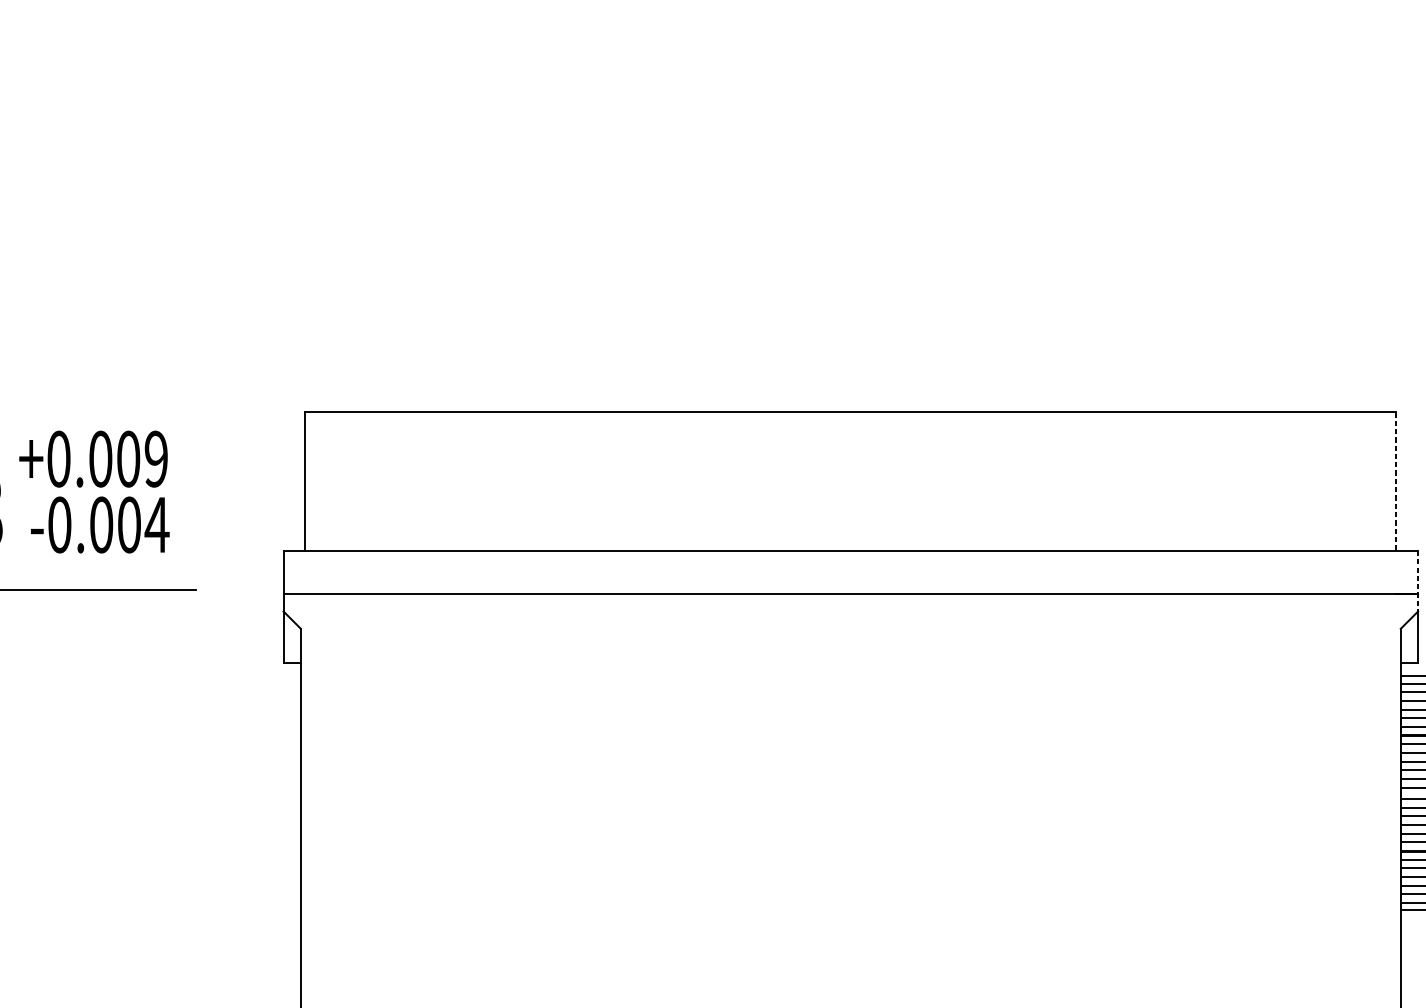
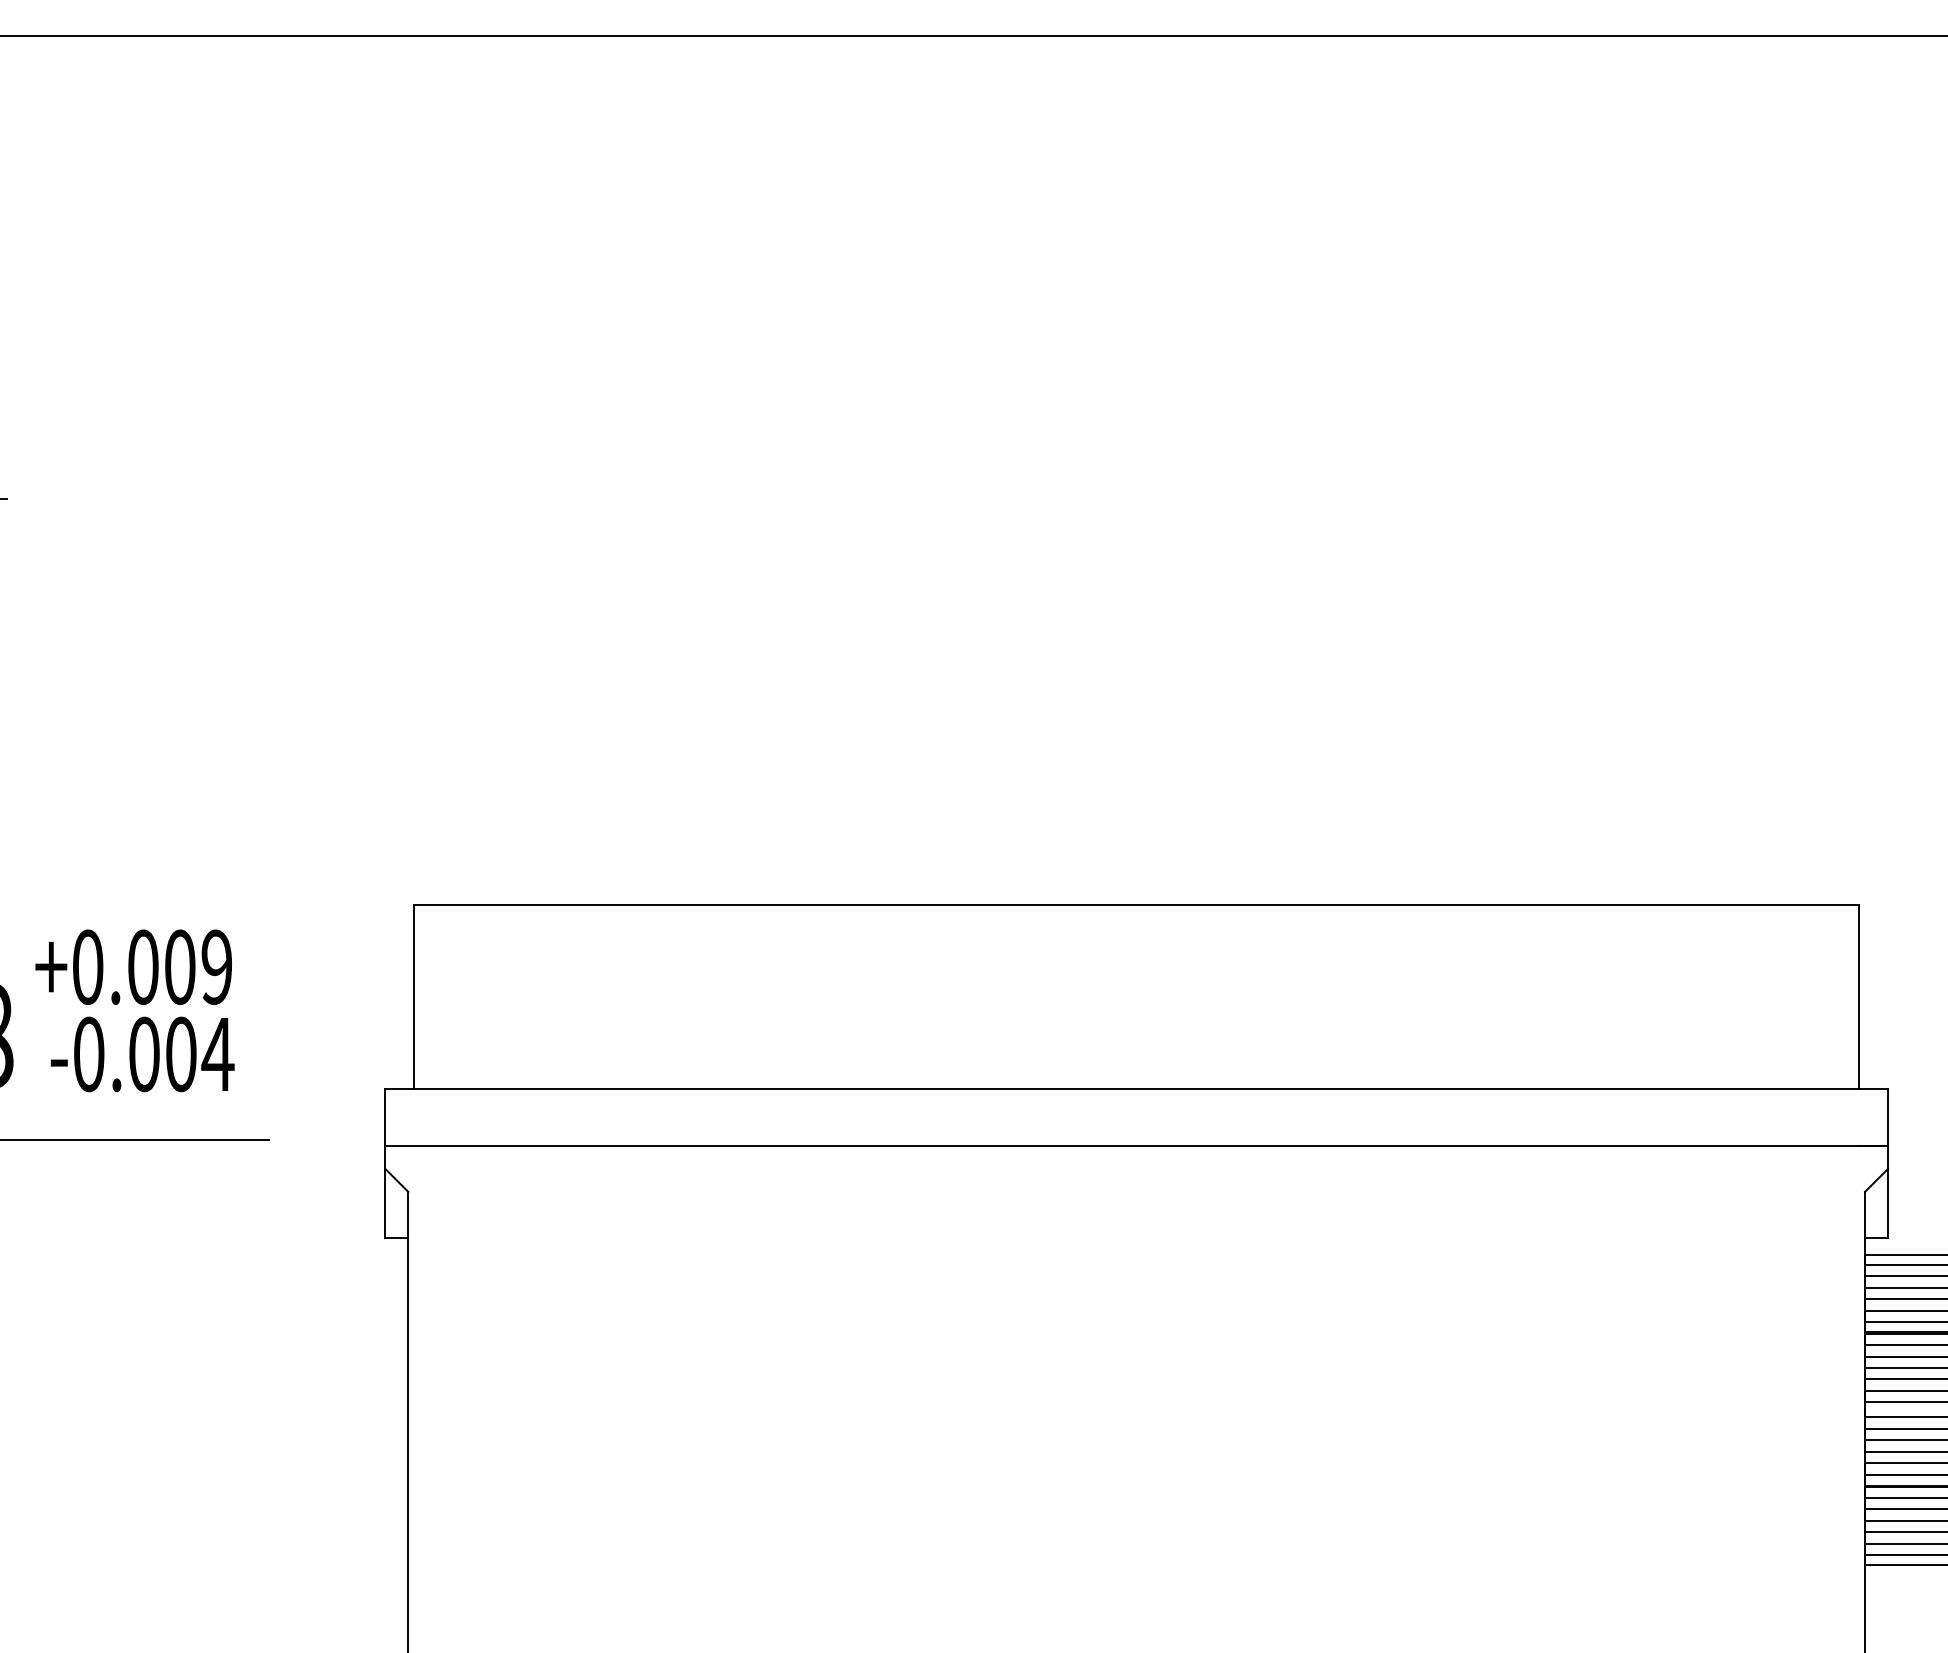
line: (1396, 481) -> (1859, 996), dashed -> solid
line: (1417, 581) -> (1887, 1129), dashed -> solid

